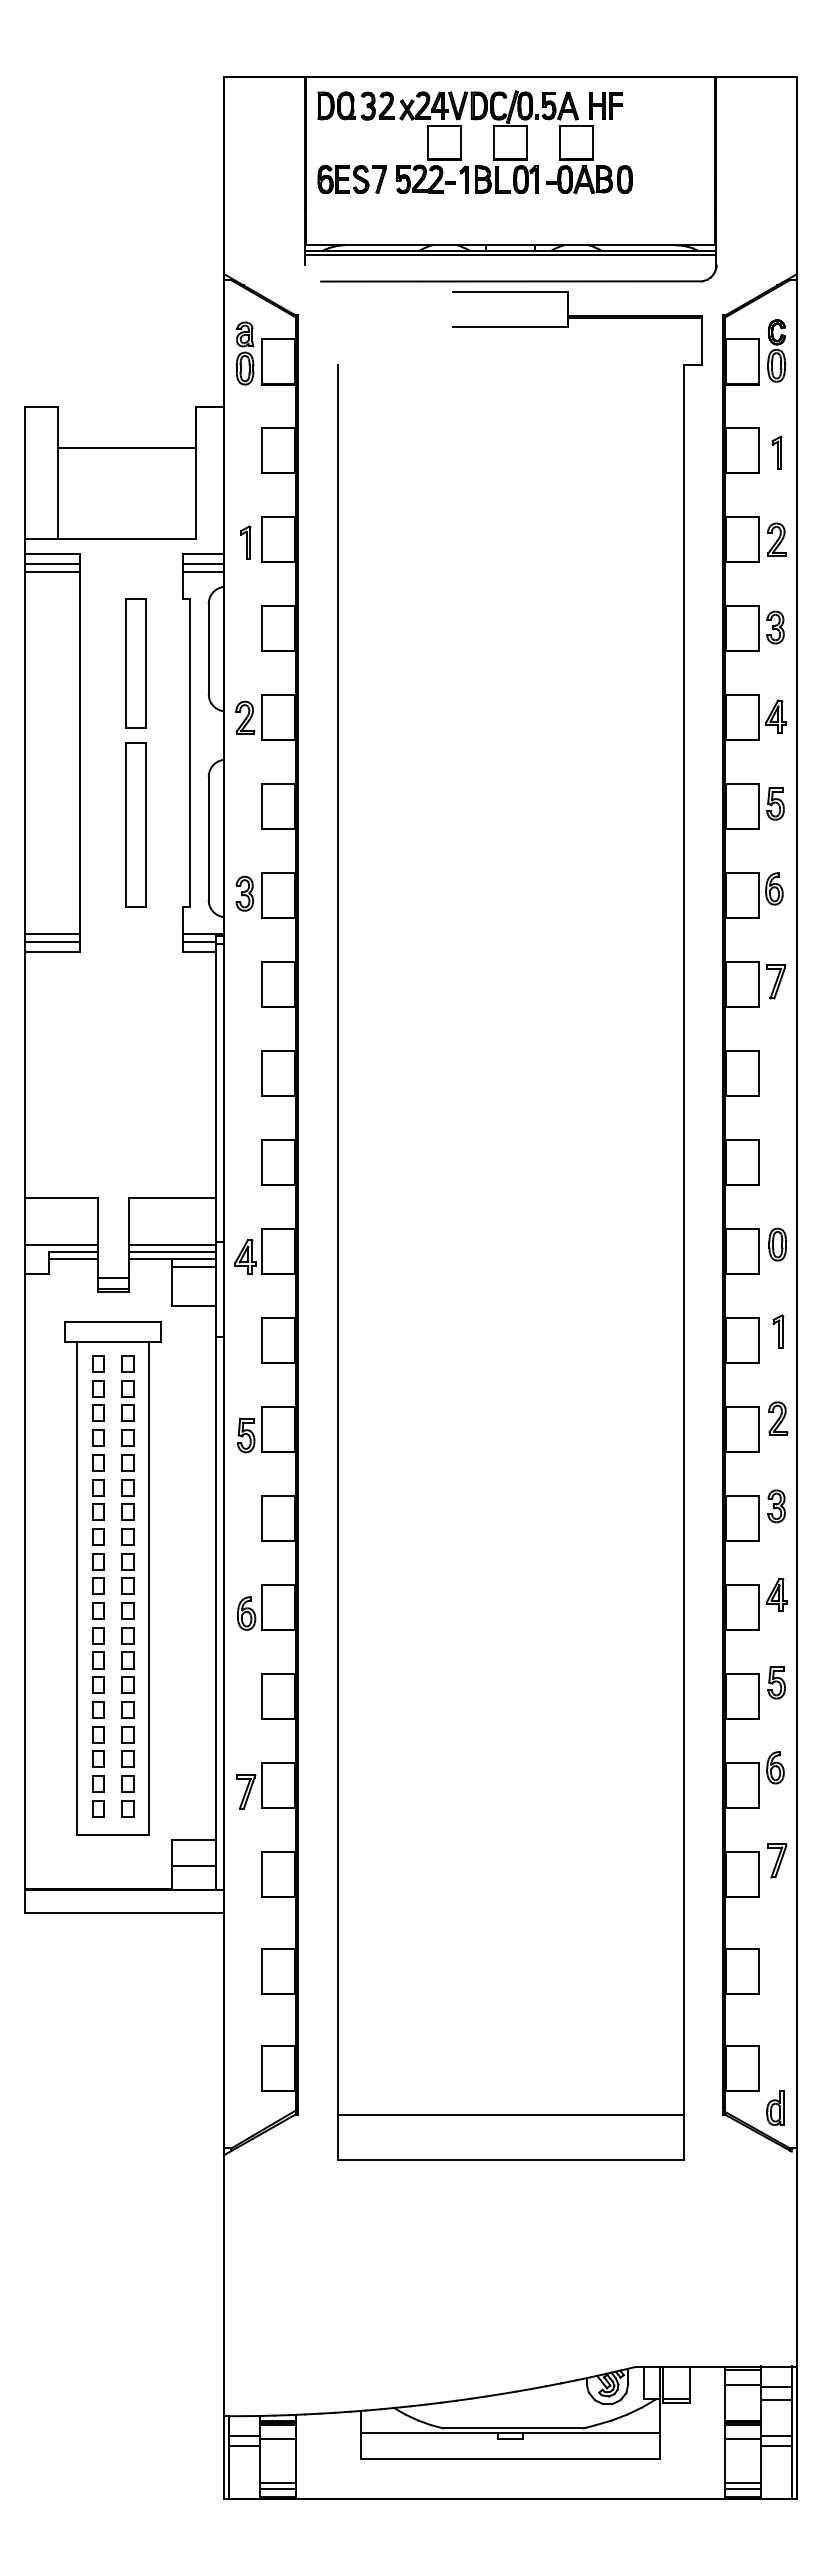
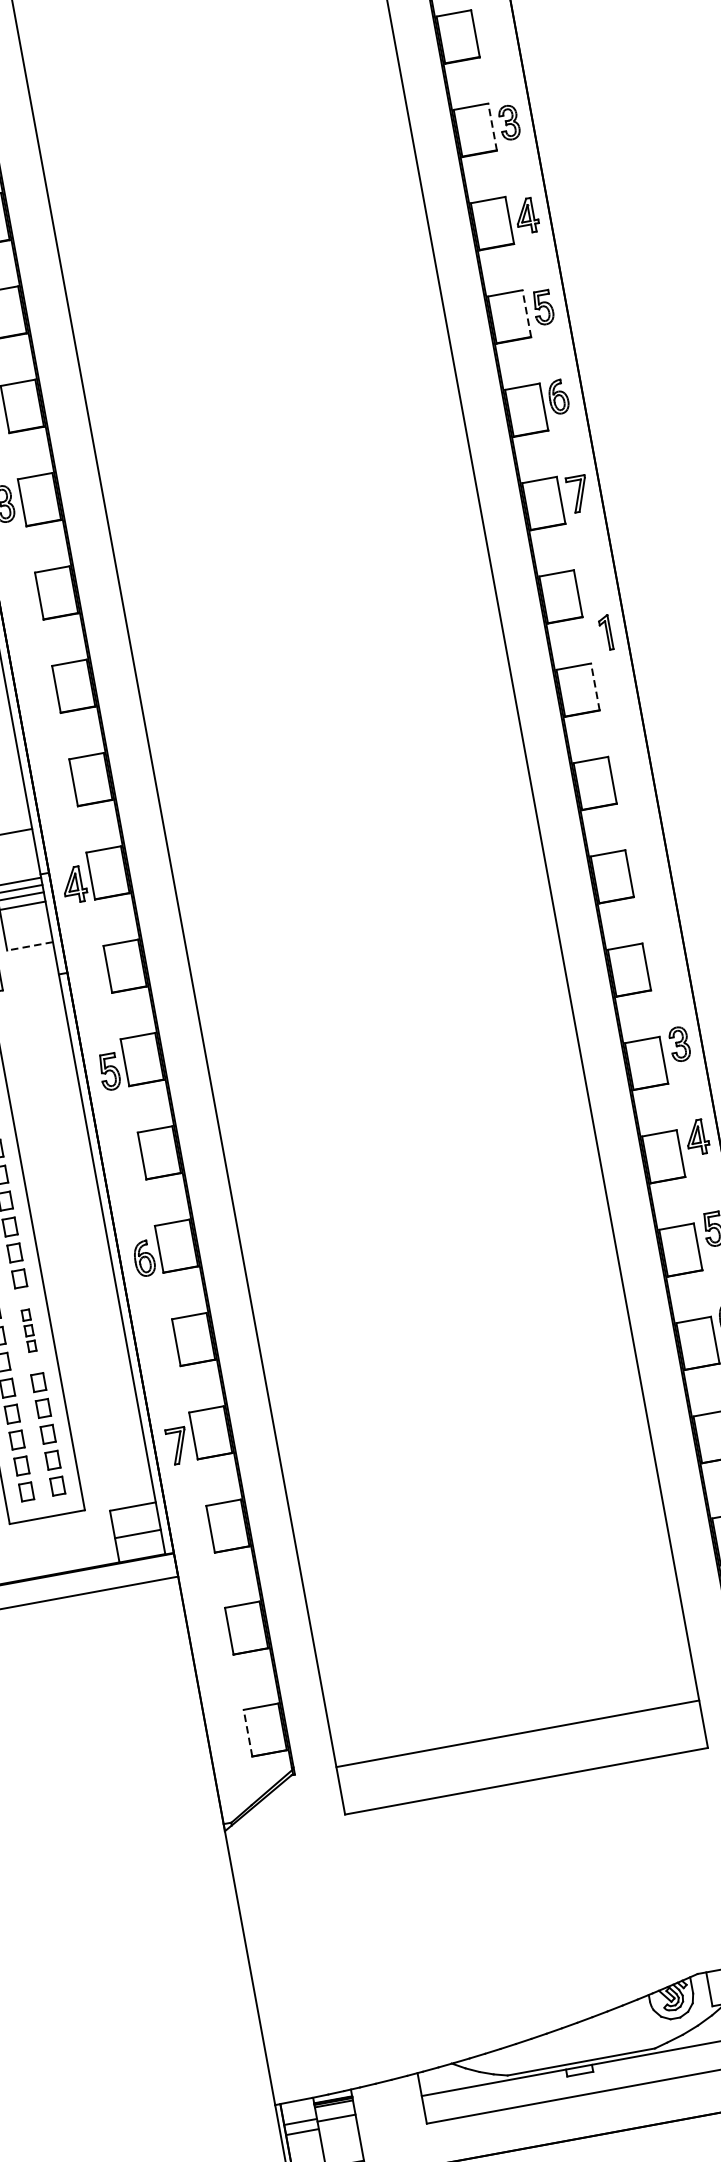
part: (776, 539) -> (493, 30), removed
line: (759, 628) -> (492, 126), solid -> dashed
line: (759, 806) -> (527, 313), solid -> dashed
line: (759, 1162) -> (595, 686), solid -> dashed
part: (777, 1244) -> (630, 769), removed
line: (194, 1306) -> (30, 946), solid -> dashed
part: (778, 1331) -> (606, 632), moved
part: (778, 1418) -> (664, 951), removed
part: (127, 1660) -> (28, 1330), size x0.6
line: (261, 2068) -> (247, 1733), solid -> dashed

